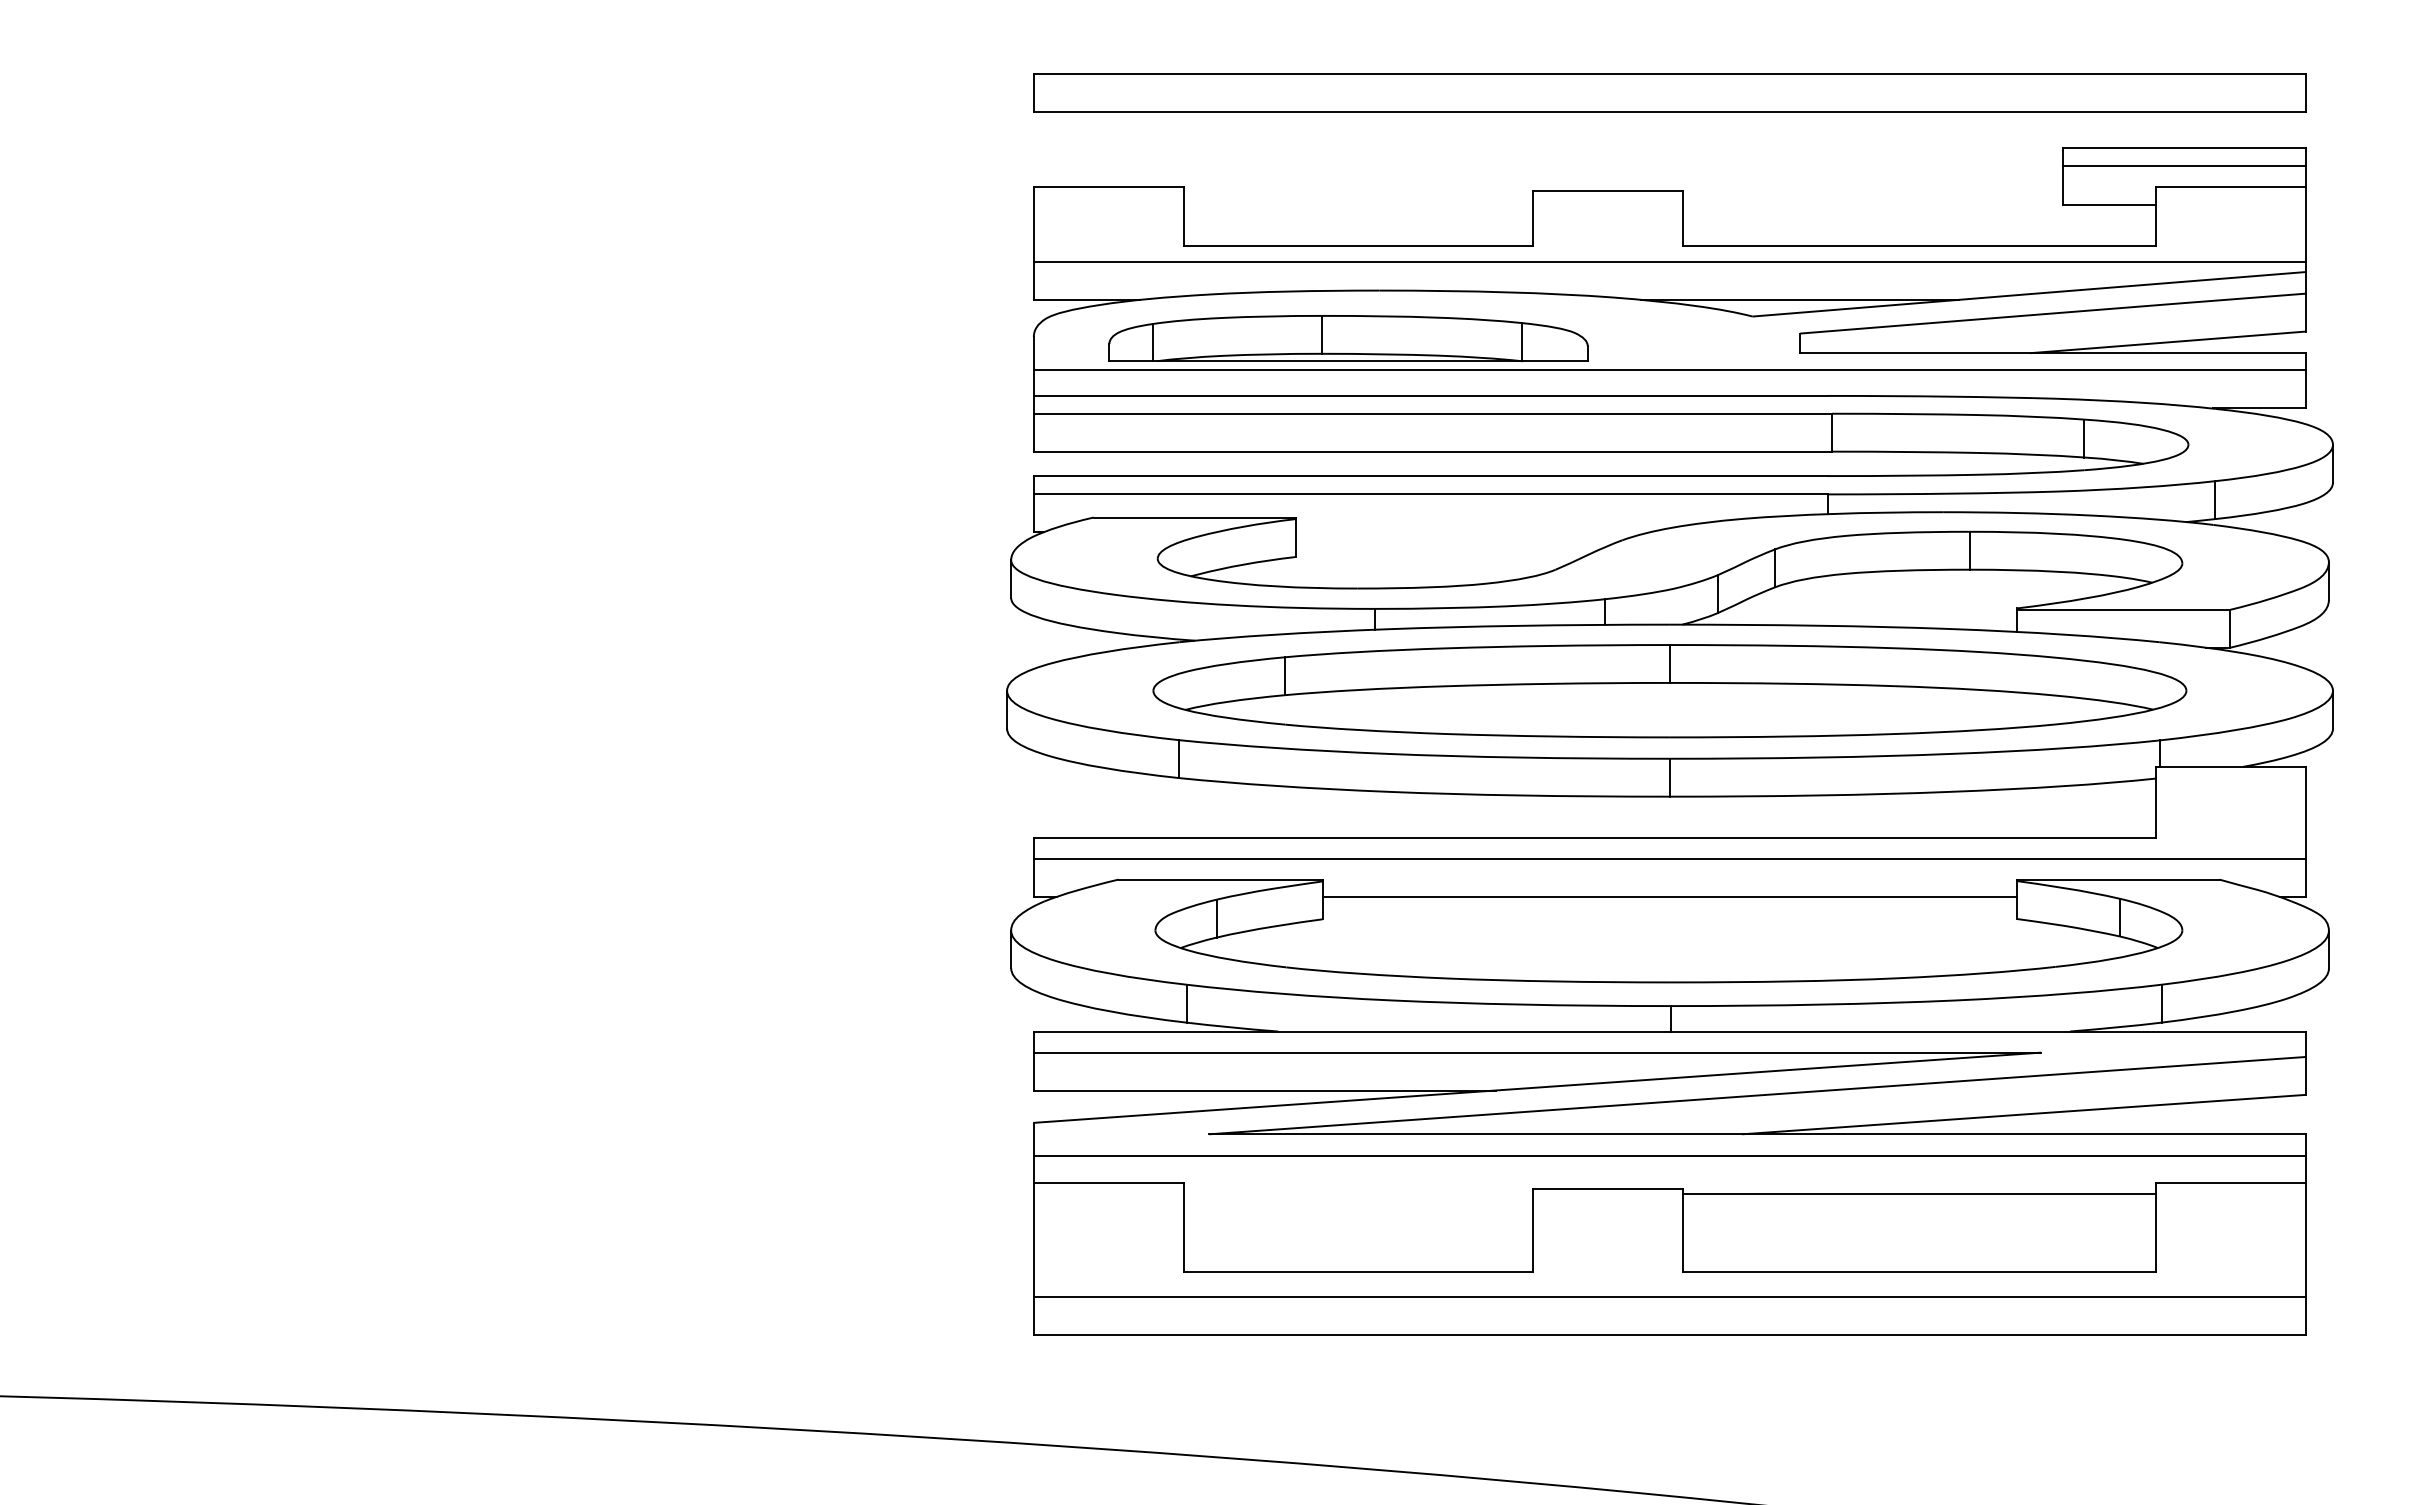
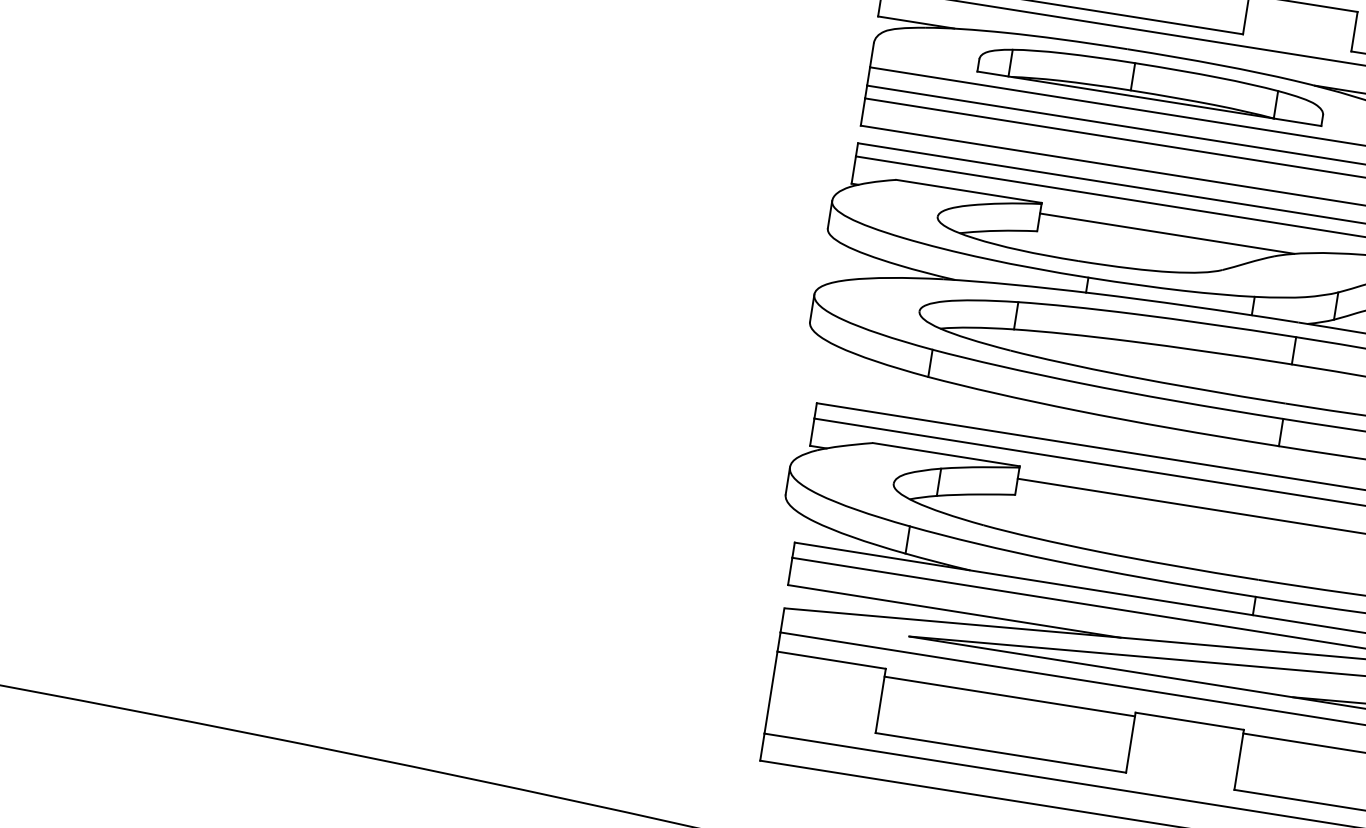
part: (1348, 338) -> (1151, 82), moved
line: (1472, 532) -> (1167, 233), added
line: (1358, 1194) -> (1009, 696), added

